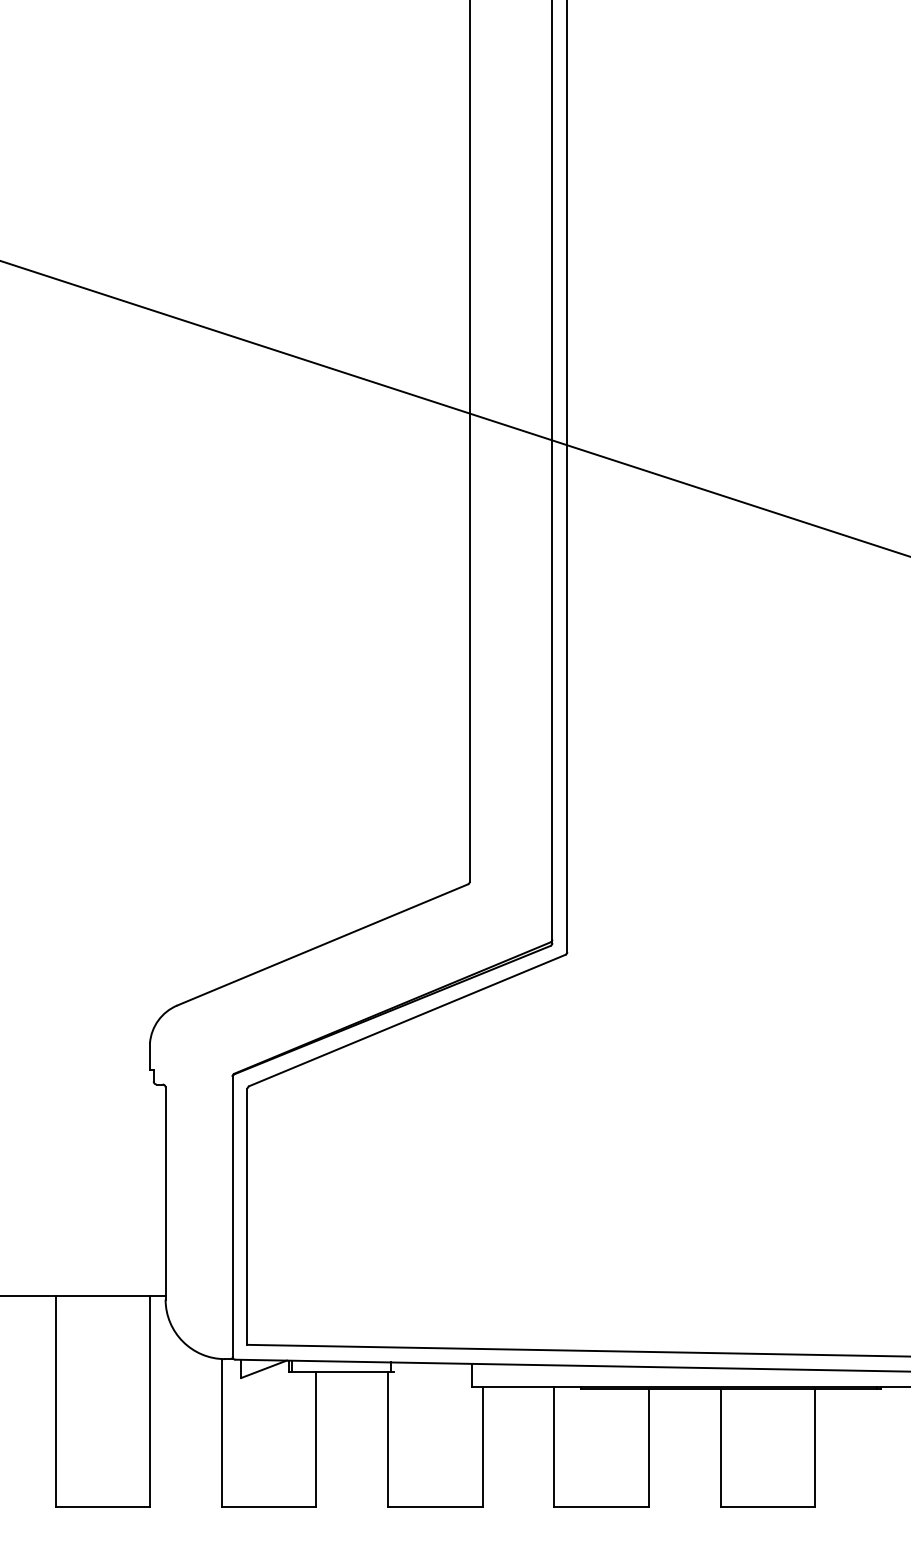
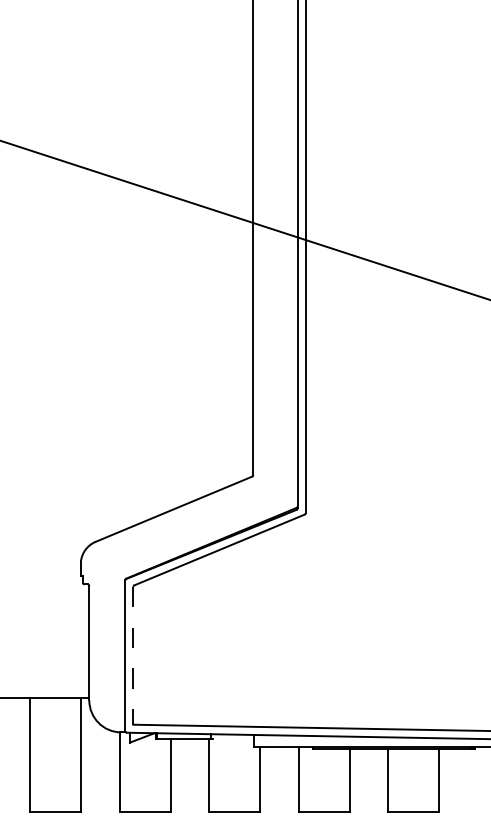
line: (247, 1216) -> (133, 655), solid -> dashed

